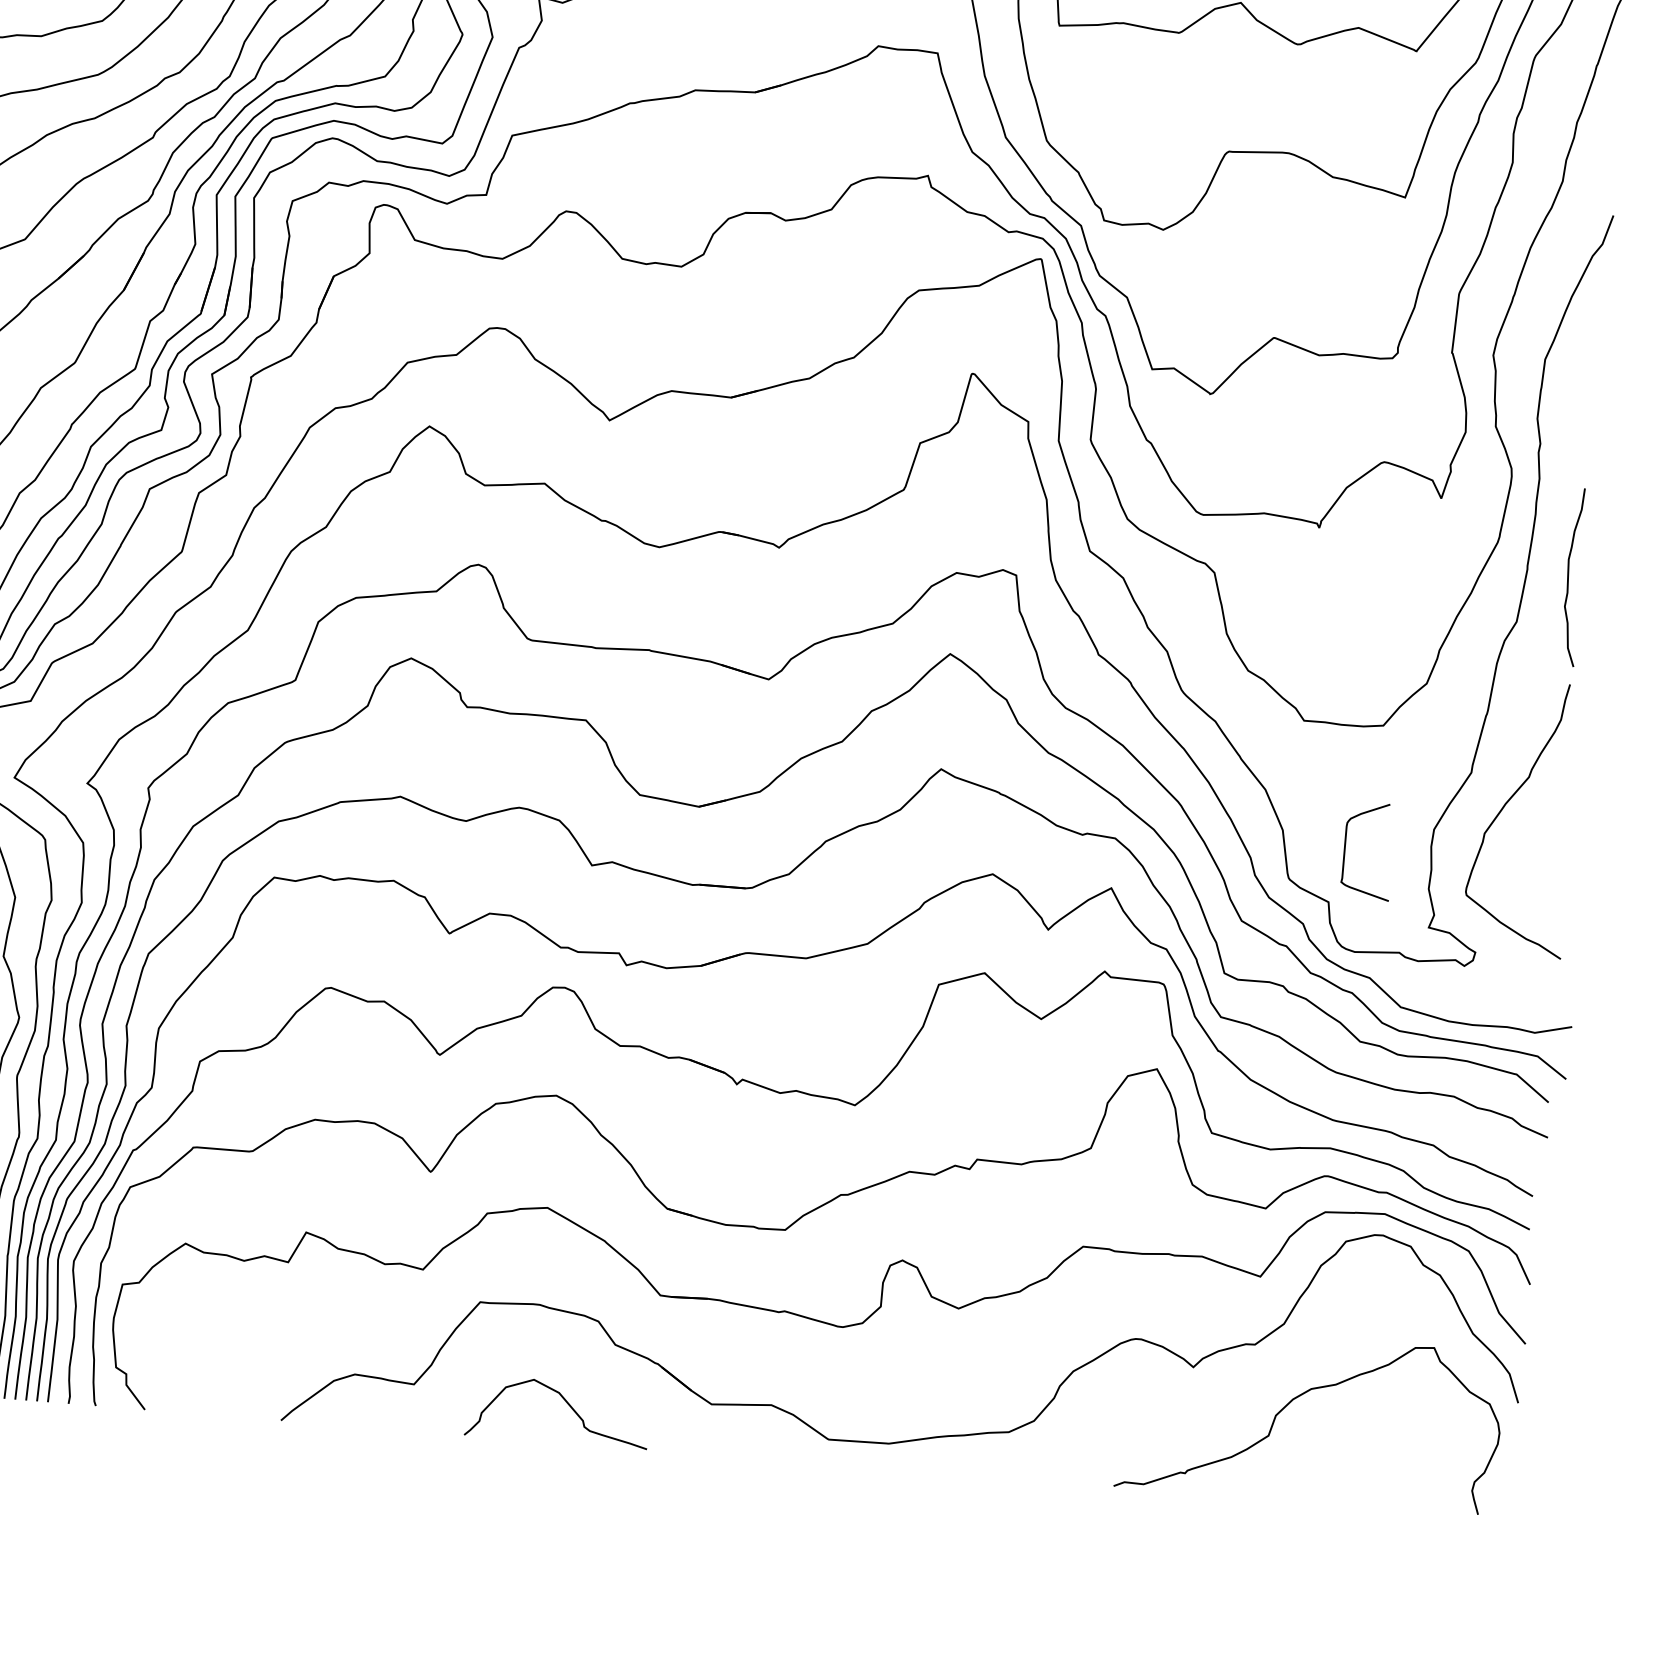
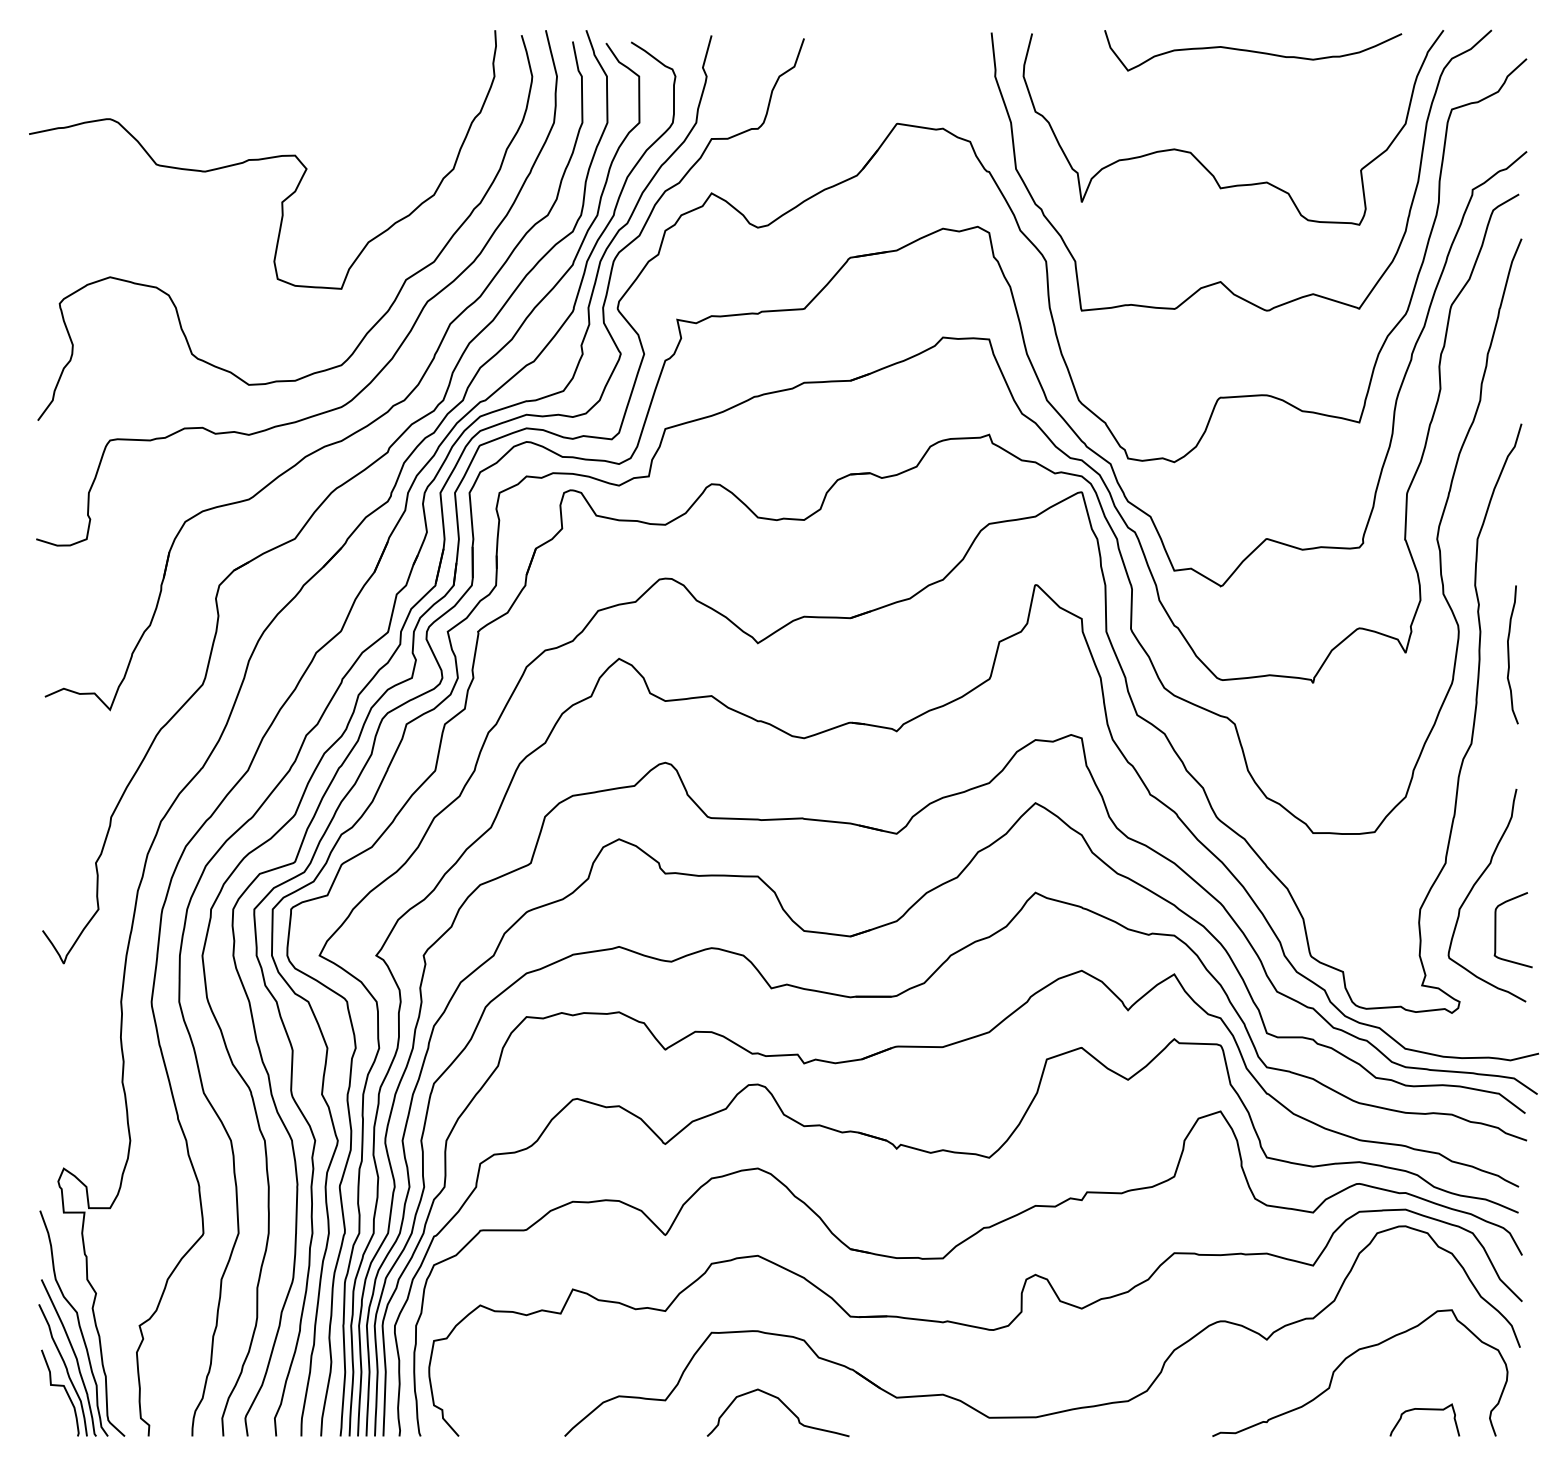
curve: (1569, 576) -> (1509, 654), moved
curve: (1346, 849) -> (1496, 930), moved
curve: (1390, 1474) -> (1425, 1410), added

